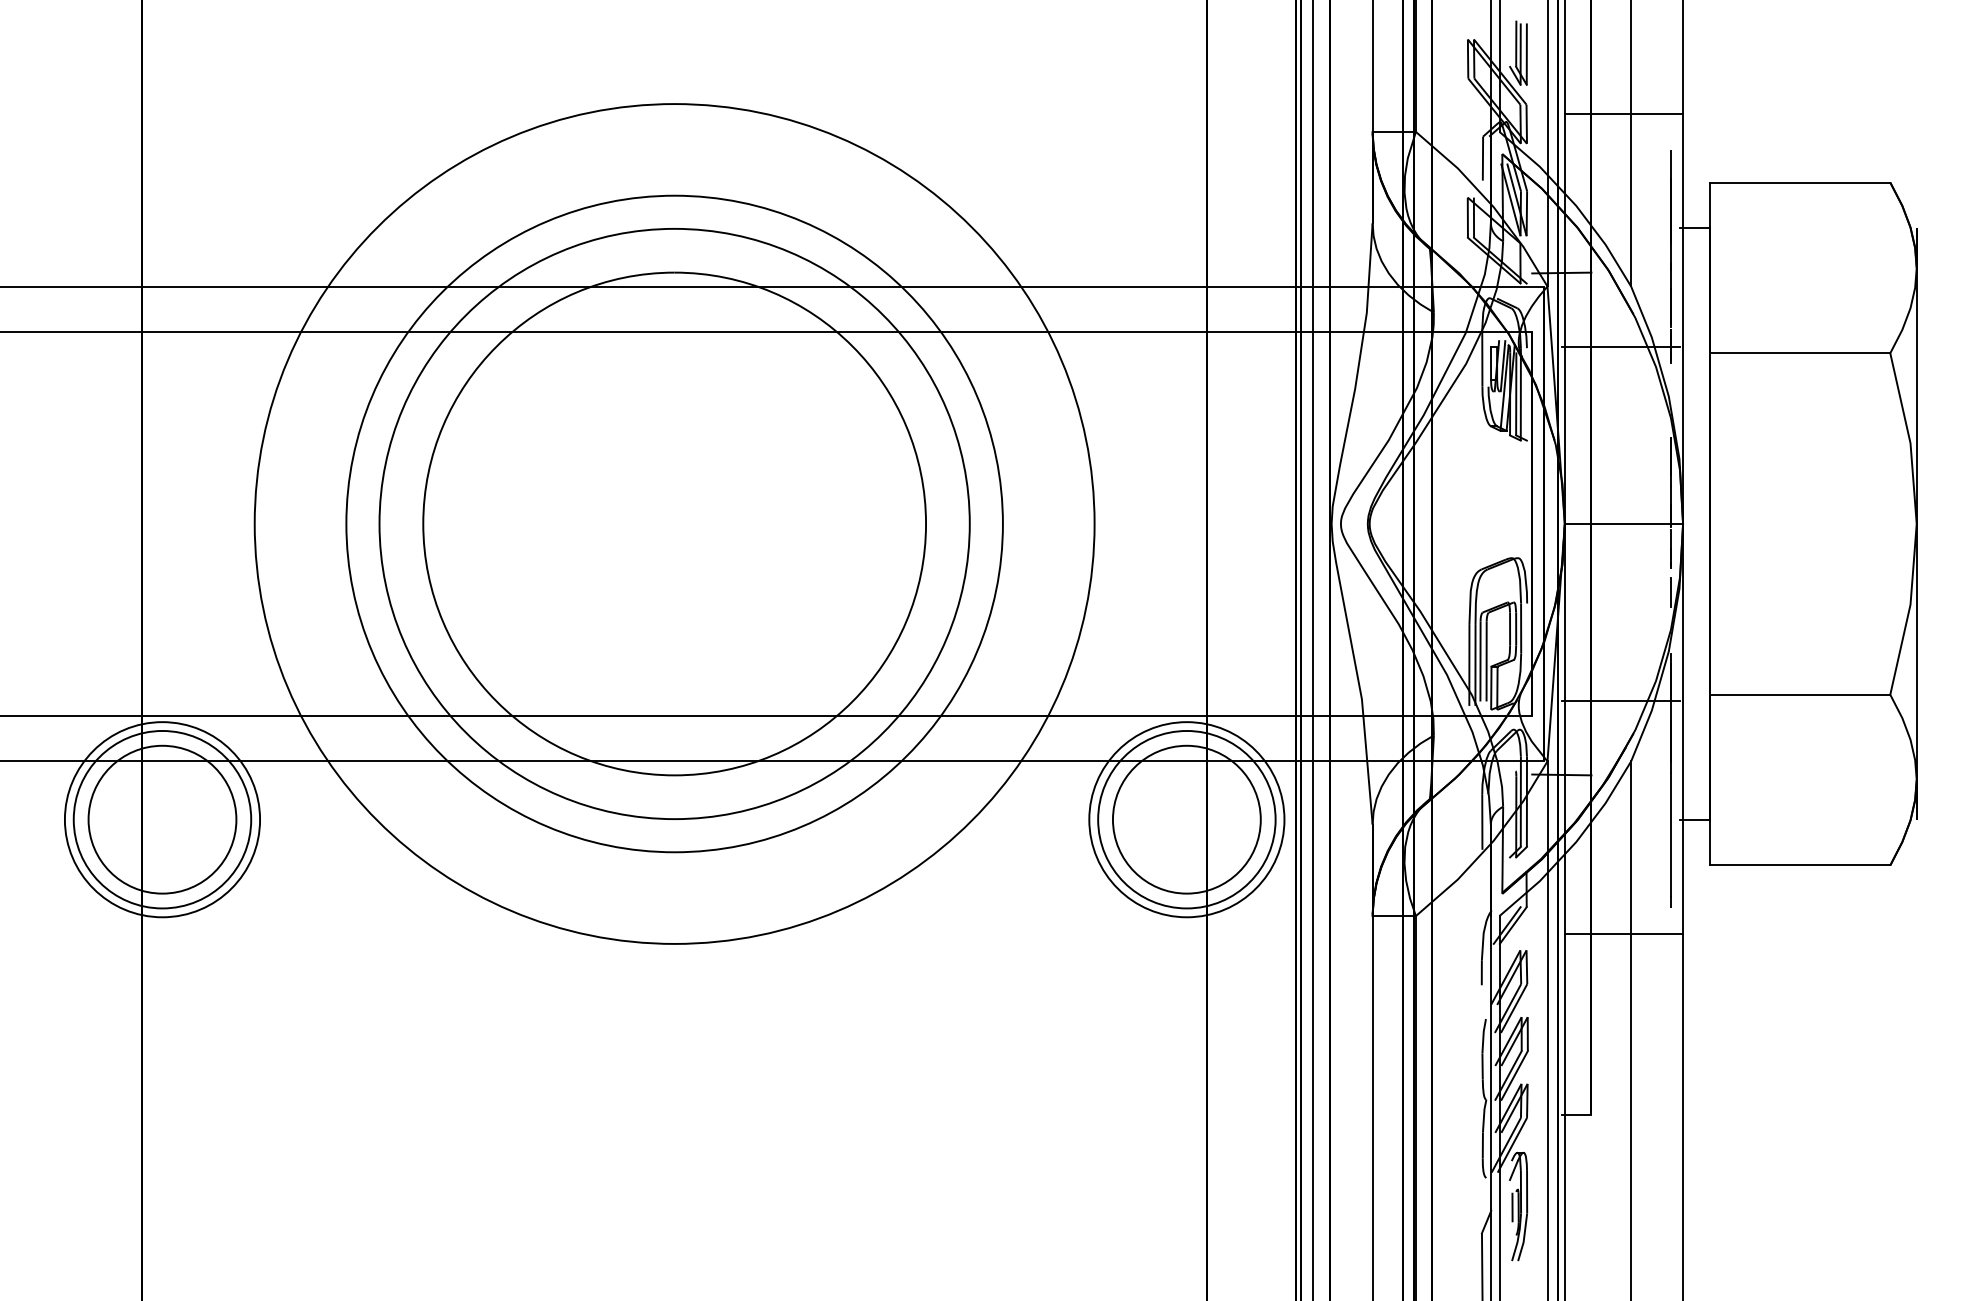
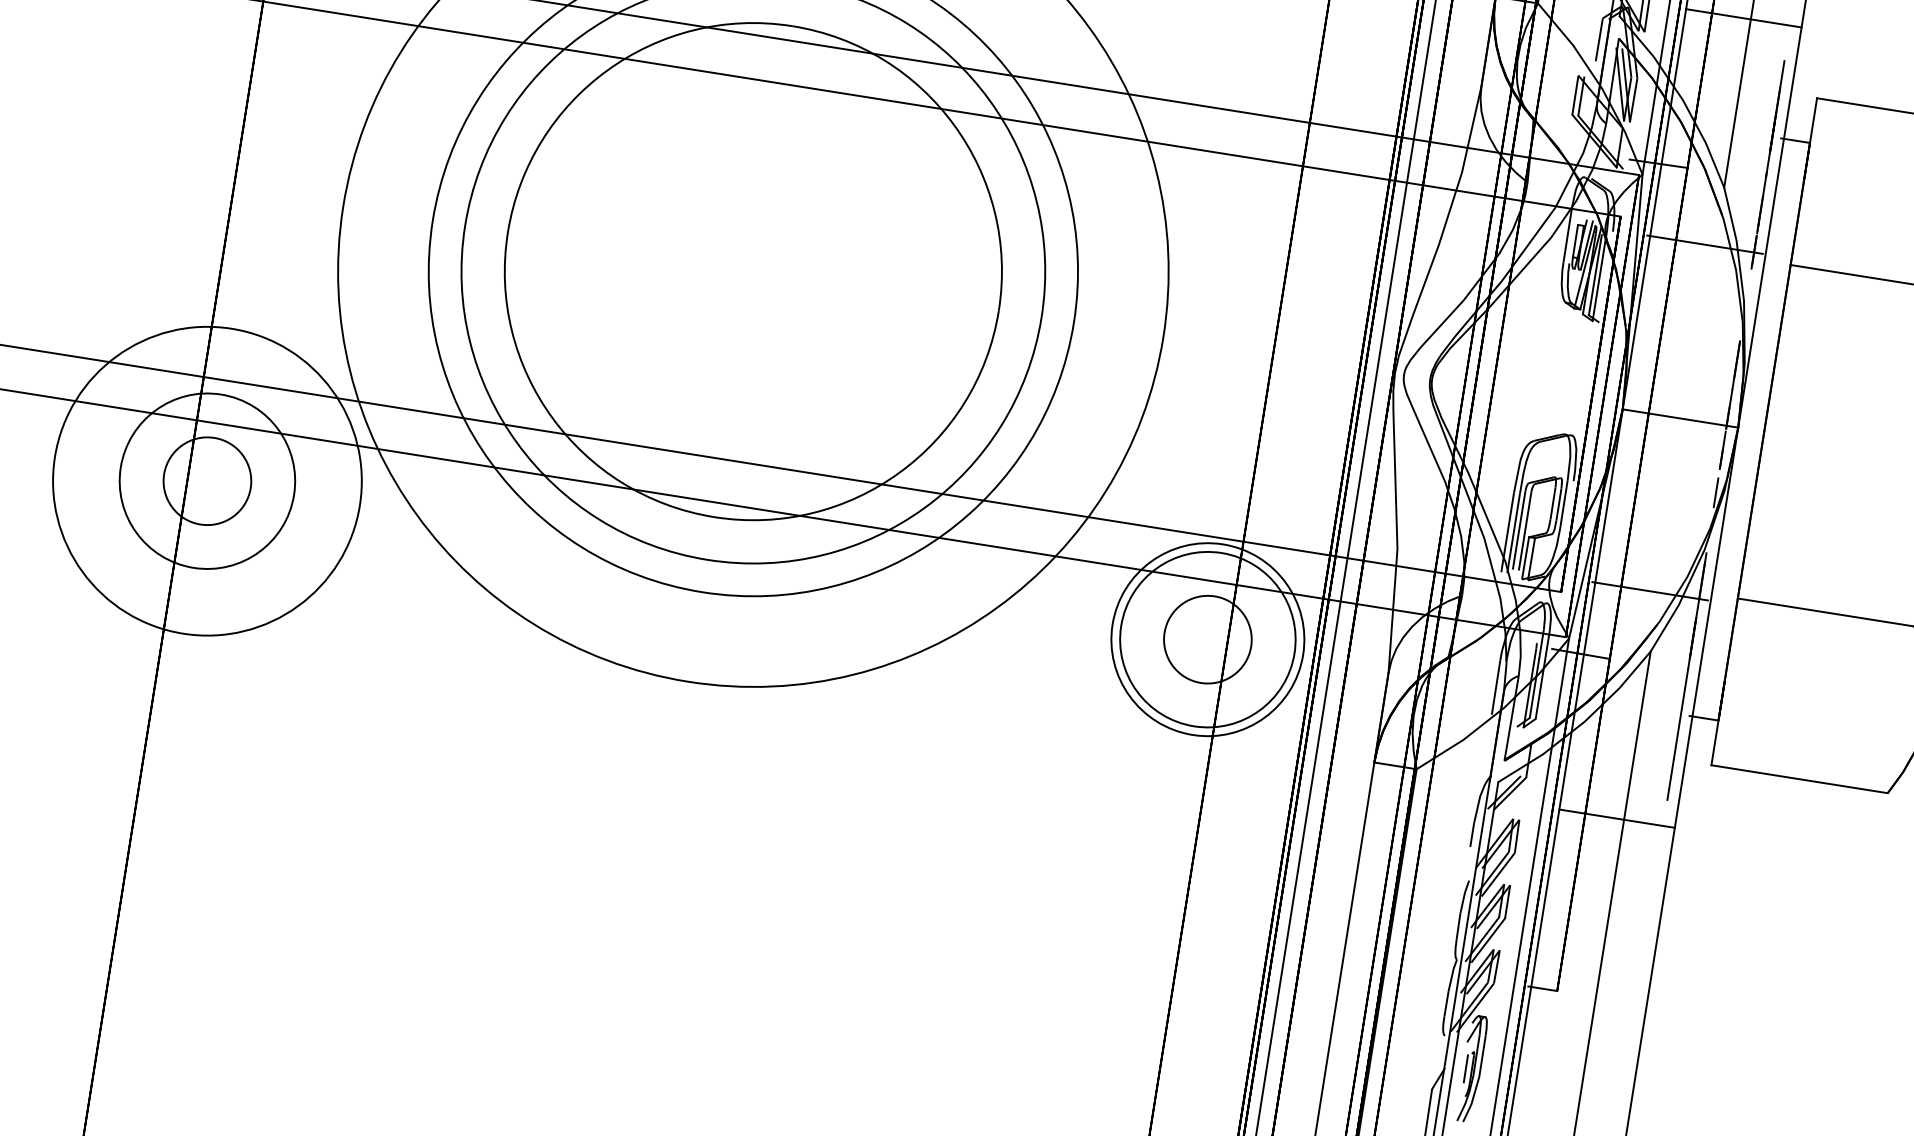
circle: (162, 819) -> (207, 481), size x0.6
circle: (162, 819) -> (207, 481), size x1.6
circle: (1186, 819) -> (1207, 639), size x0.6

